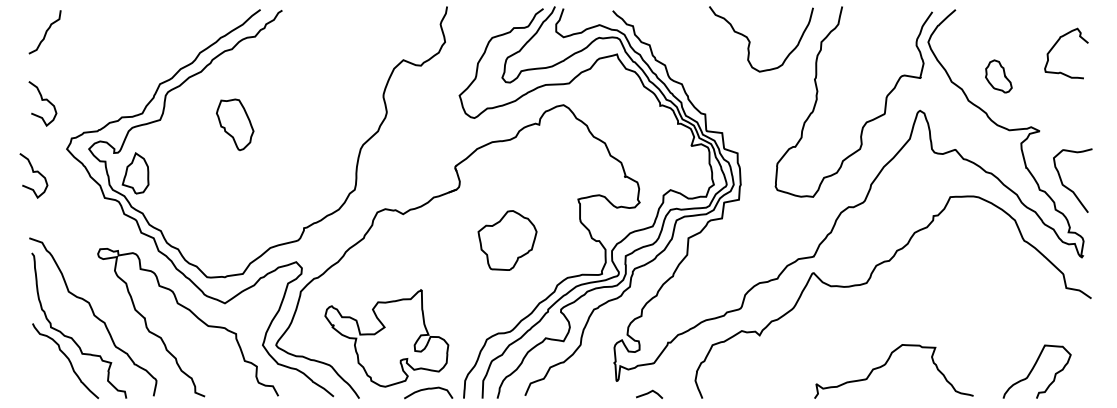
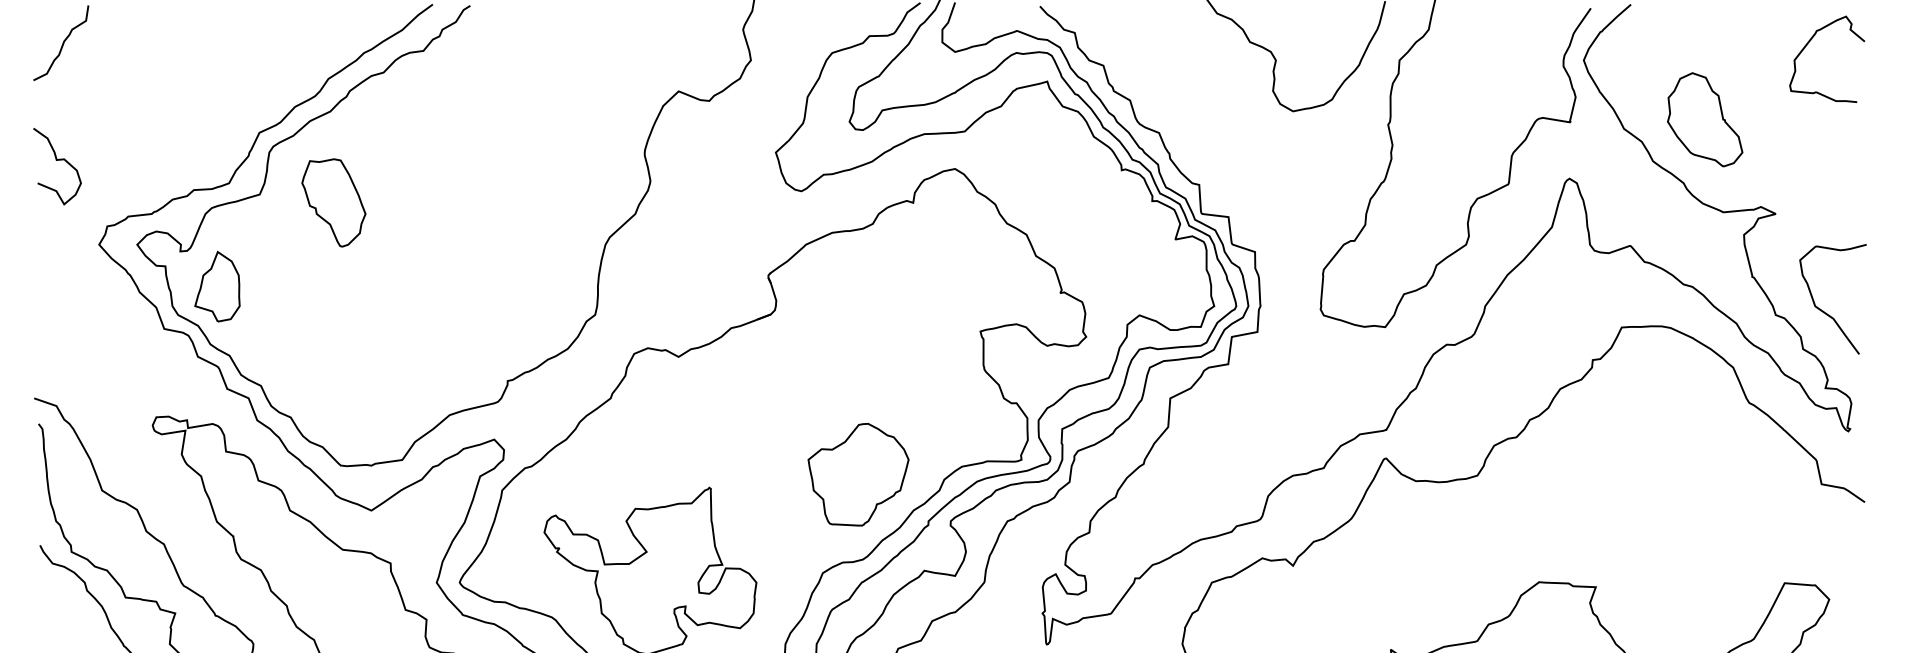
curve: (1057, 43) -> (1811, 42), moved
part: (998, 76) -> (1704, 119), size x1.67
part: (235, 124) -> (334, 202), moved
curve: (33, 172) -> (41, 285), removed
part: (507, 240) -> (858, 474), moved

